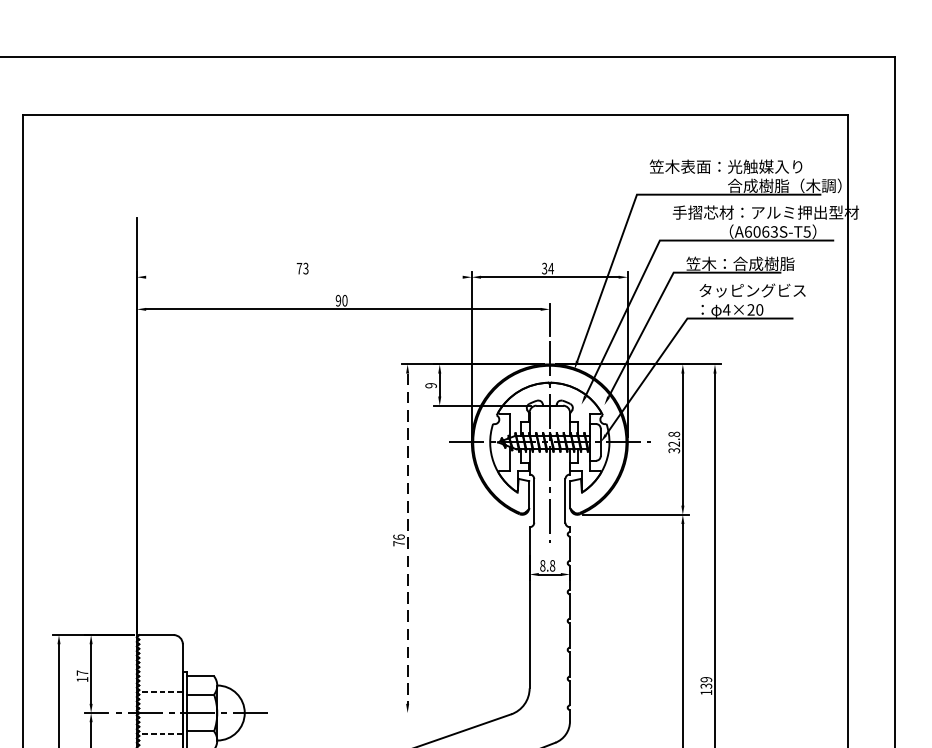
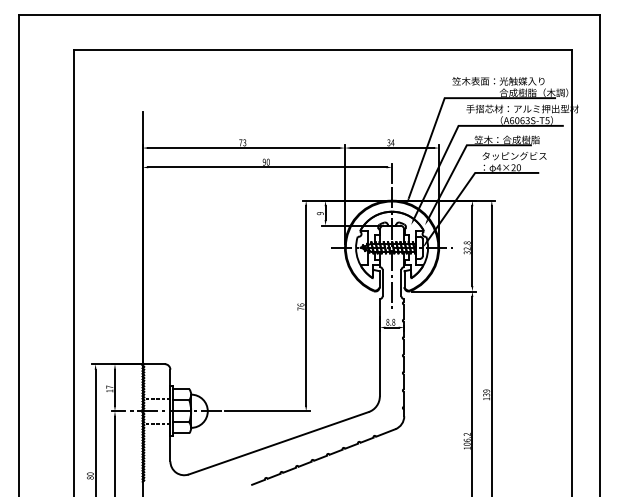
line: (303, 278) -> (243, 148), added
line: (408, 537) -> (306, 305), dashed -> solid
line: (343, 713) -> (267, 411), added

